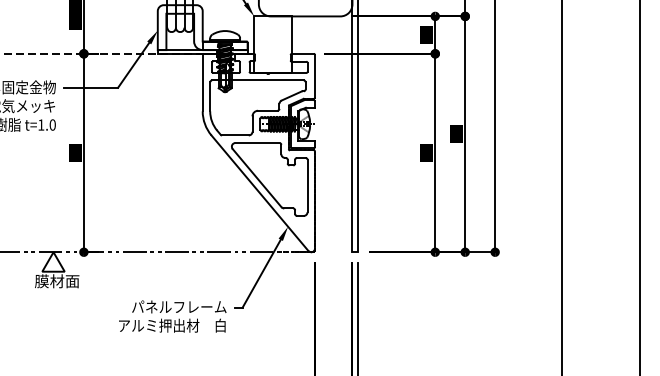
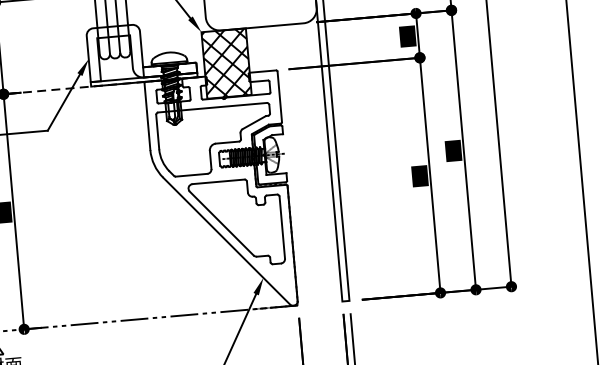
hatch: (272, 44) -> (226, 63), added

